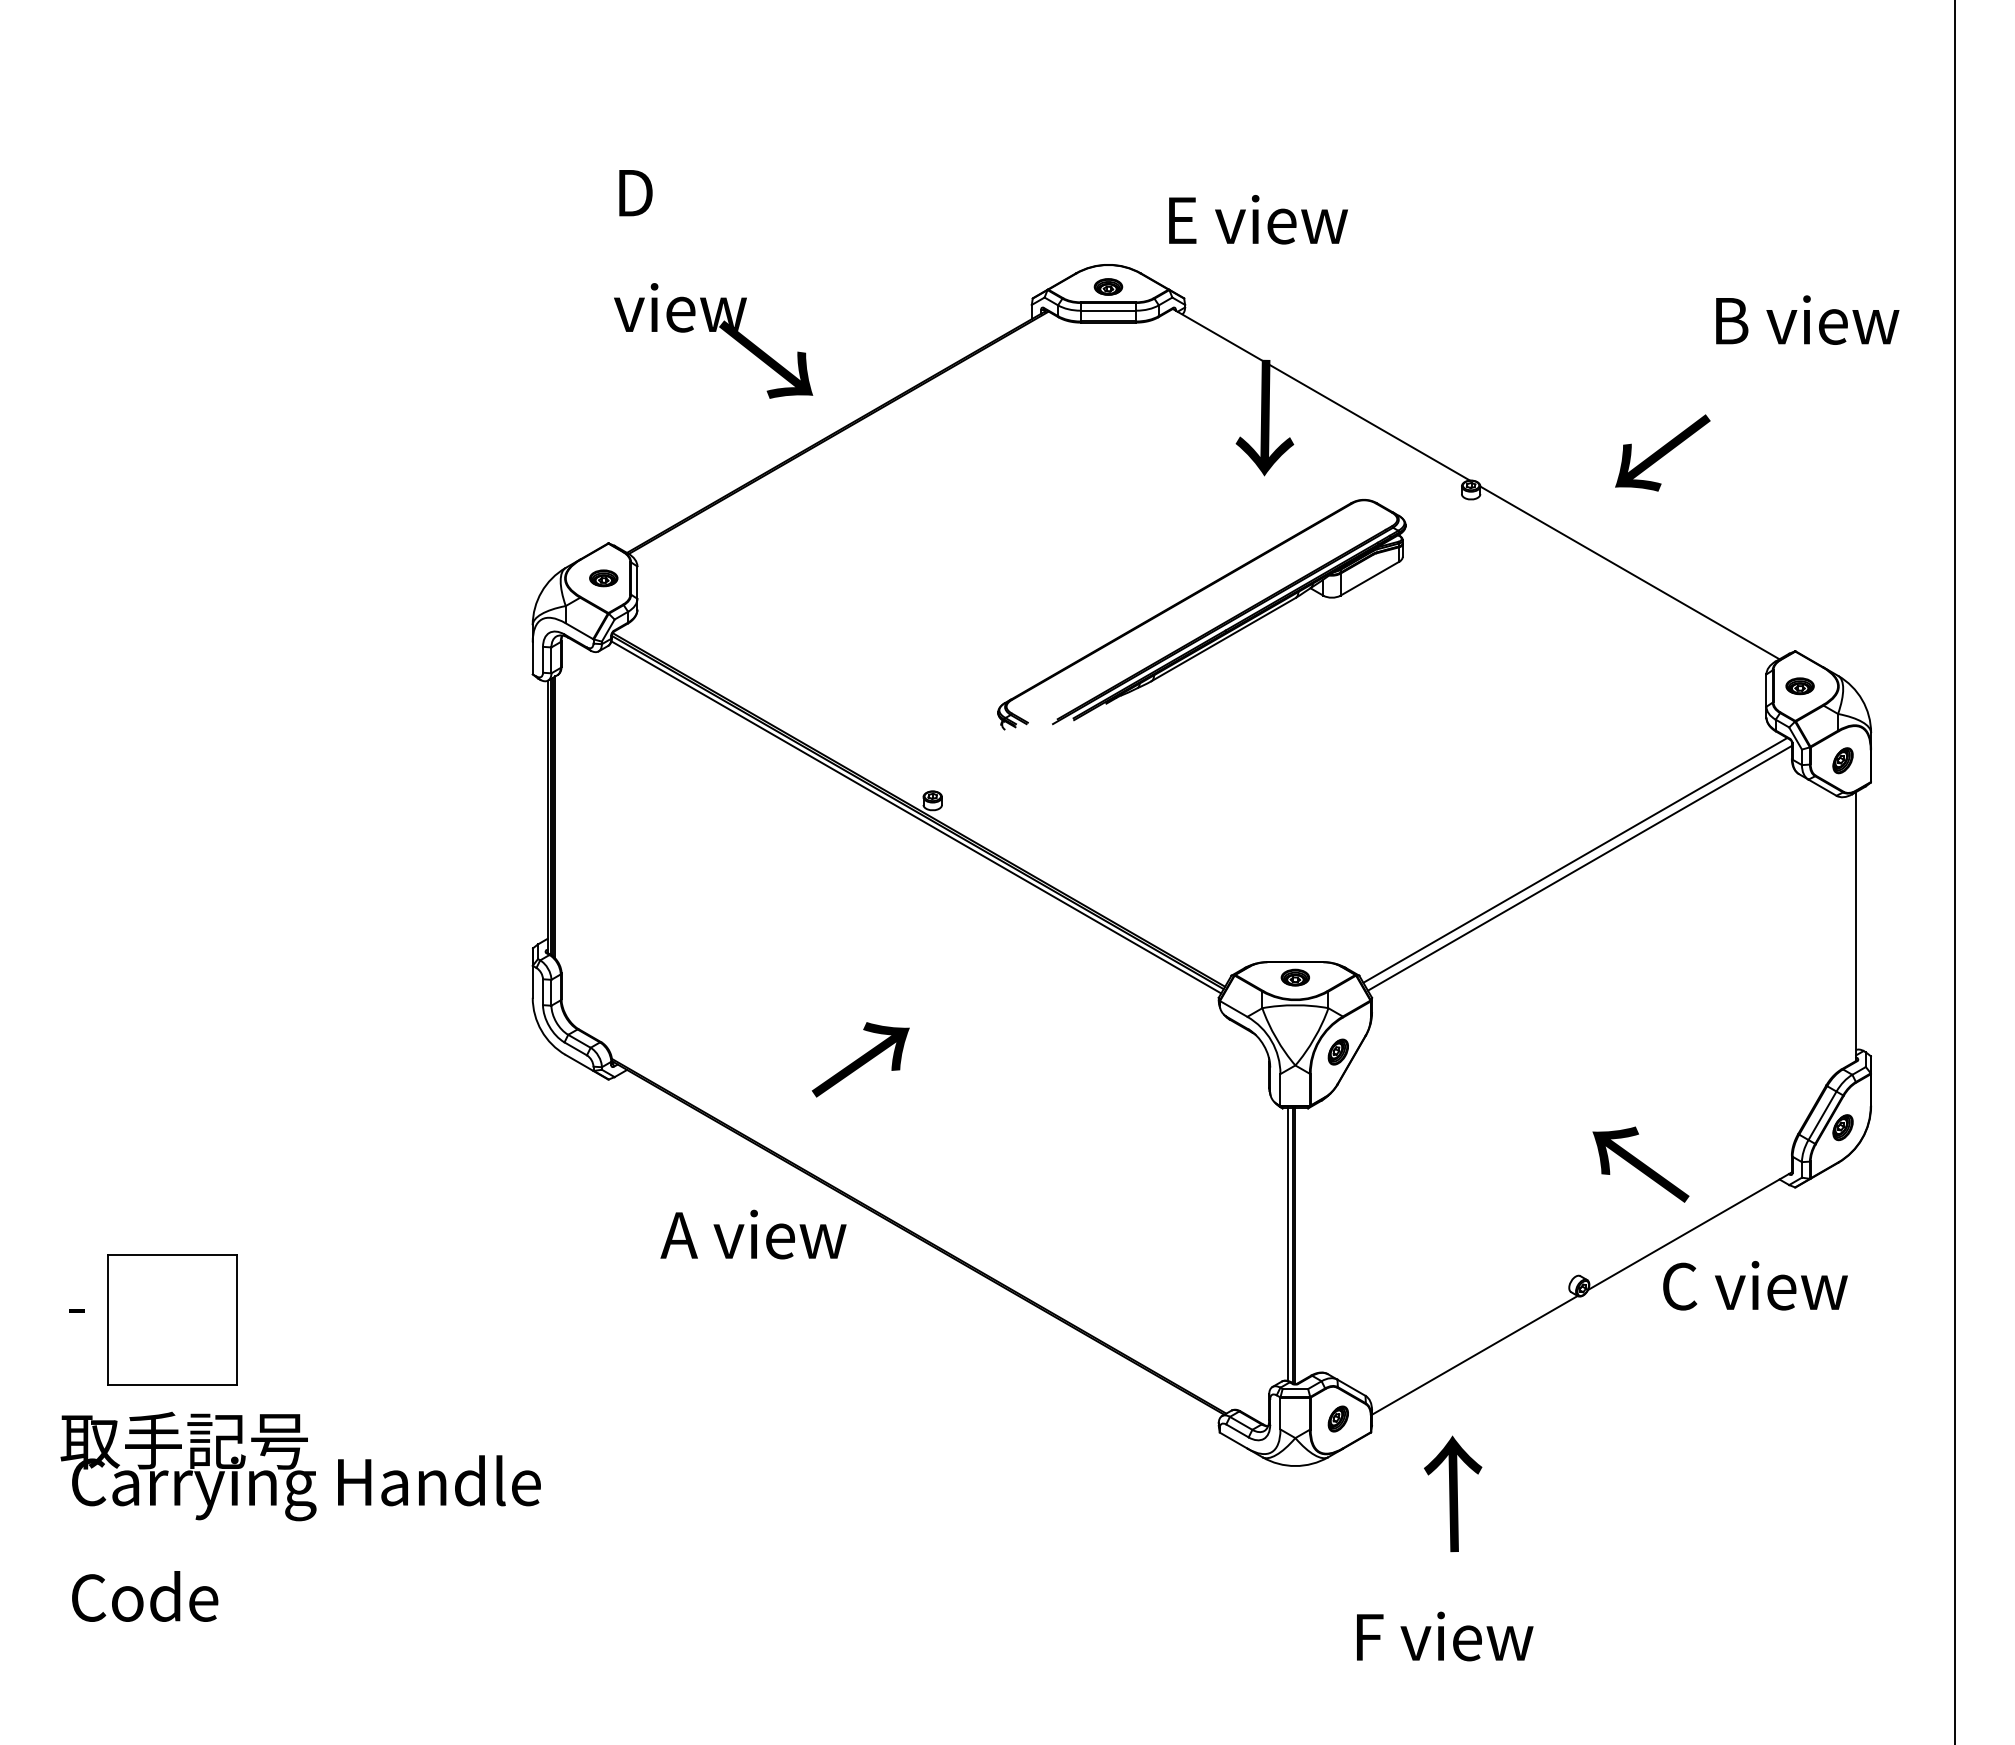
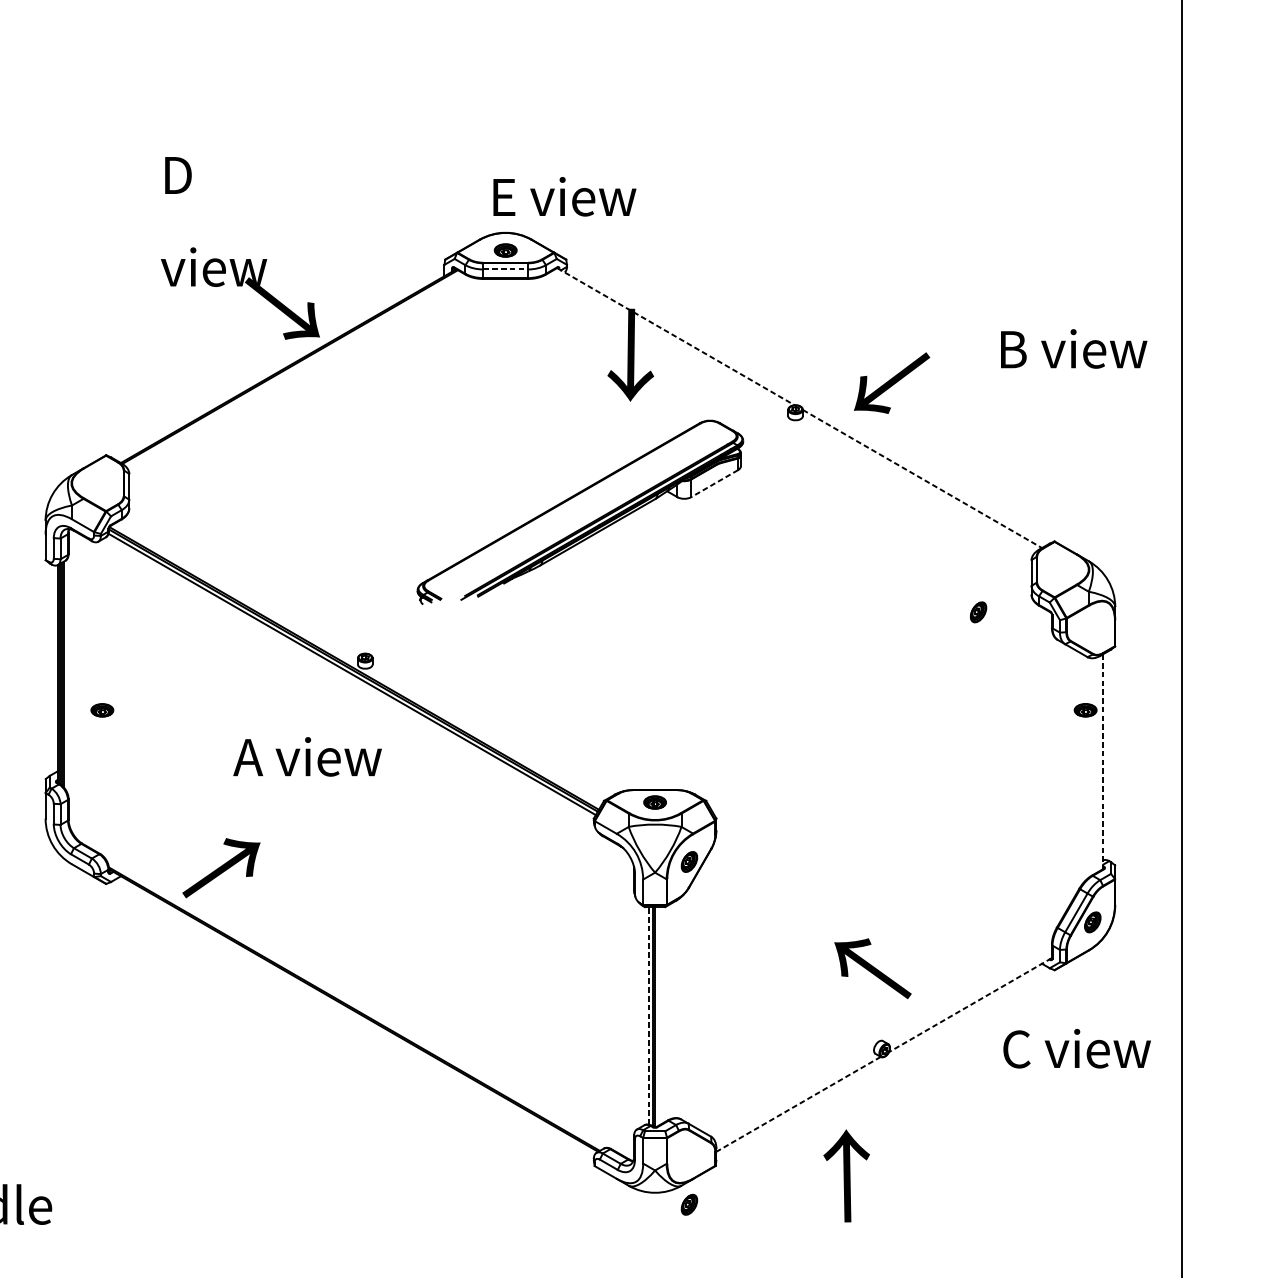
text: (1258, 219) -> (564, 196), moved
text: (713, 284) -> (240, 248), moved
line: (1108, 310) -> (505, 269), solid -> dashed
text: (1807, 319) -> (1073, 348), moved
line: (1322, 395) -> (676, 337), solid -> dashed
text: (1662, 452) -> (891, 382), moved
line: (1629, 572) -> (922, 478), solid -> dashed
part: (603, 578) -> (102, 710), moved
line: (1369, 578) -> (714, 483), solid -> dashed
part: (1799, 686) -> (1085, 710), moved
part: (1842, 760) -> (978, 612), moved
line: (1575, 860) -> (878, 708), removed
line: (1579, 867) -> (882, 714), removed
line: (1856, 926) -> (1103, 761), solid -> dashed
text: (860, 1059) -> (221, 867), moved
text: (1640, 1164) -> (872, 968), moved
line: (1689, 1231) -> (970, 1005), solid -> dashed
text: (753, 1234) -> (307, 756), moved
line: (1287, 1244) -> (648, 1015), solid -> dashed
text: (1755, 1285) -> (1077, 1048), moved
line: (1474, 1355) -> (798, 1104), solid -> dashed
part: (1337, 1418) -> (688, 1204), moved
text: (1453, 1493) -> (847, 1175), moved

